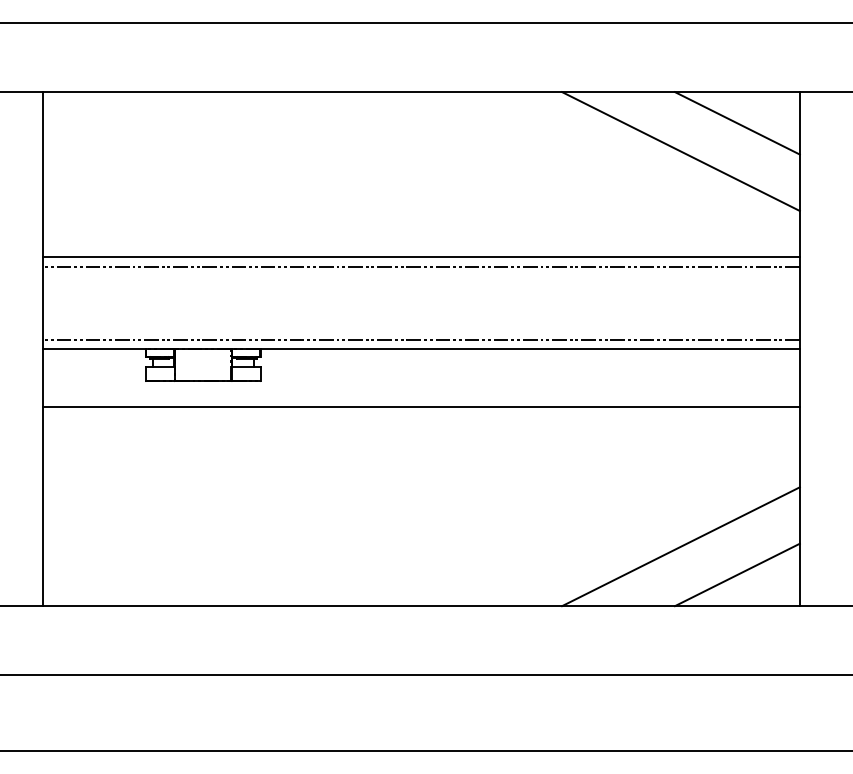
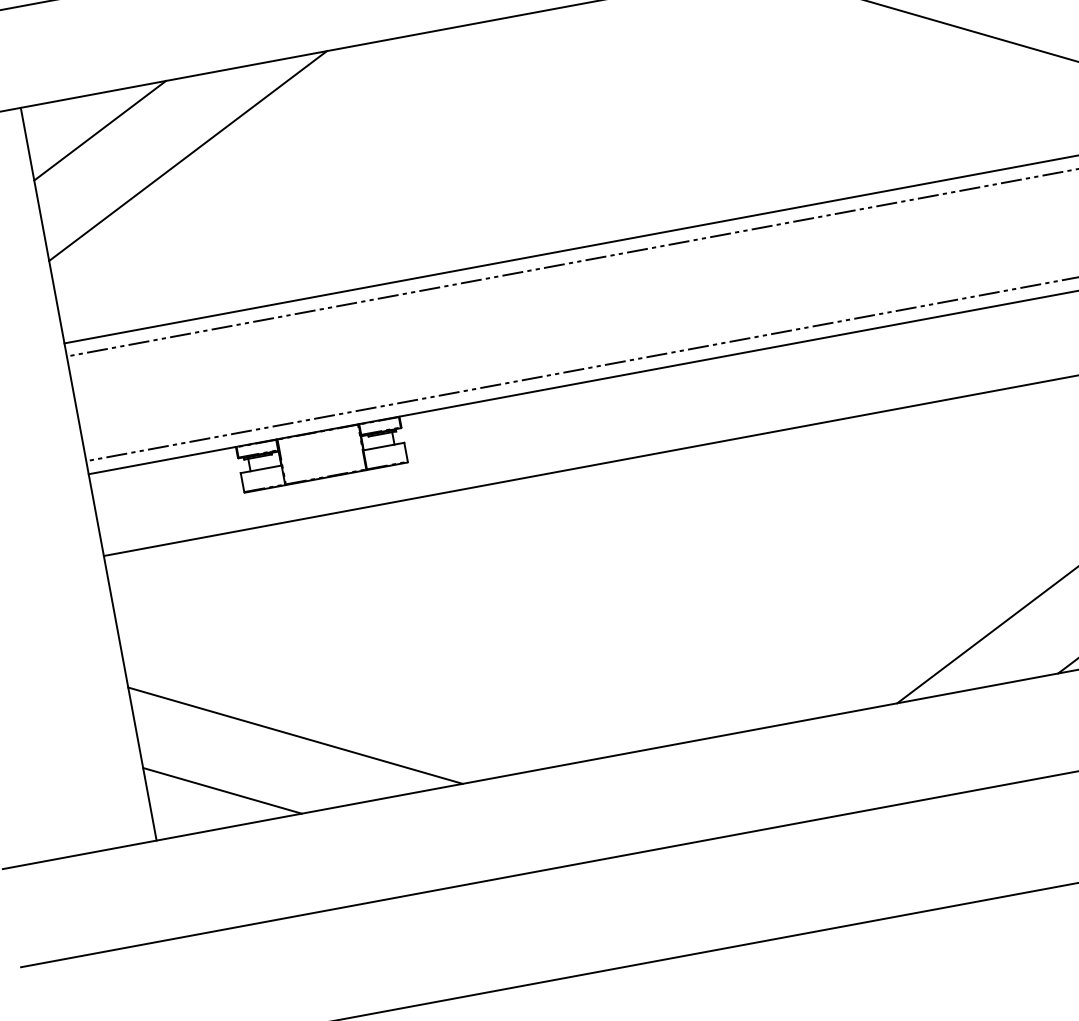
line: (93, 117) -> (100, 130), added
line: (149, 145) -> (187, 155), added
line: (149, 552) -> (294, 735), added
line: (93, 580) -> (222, 790), added

